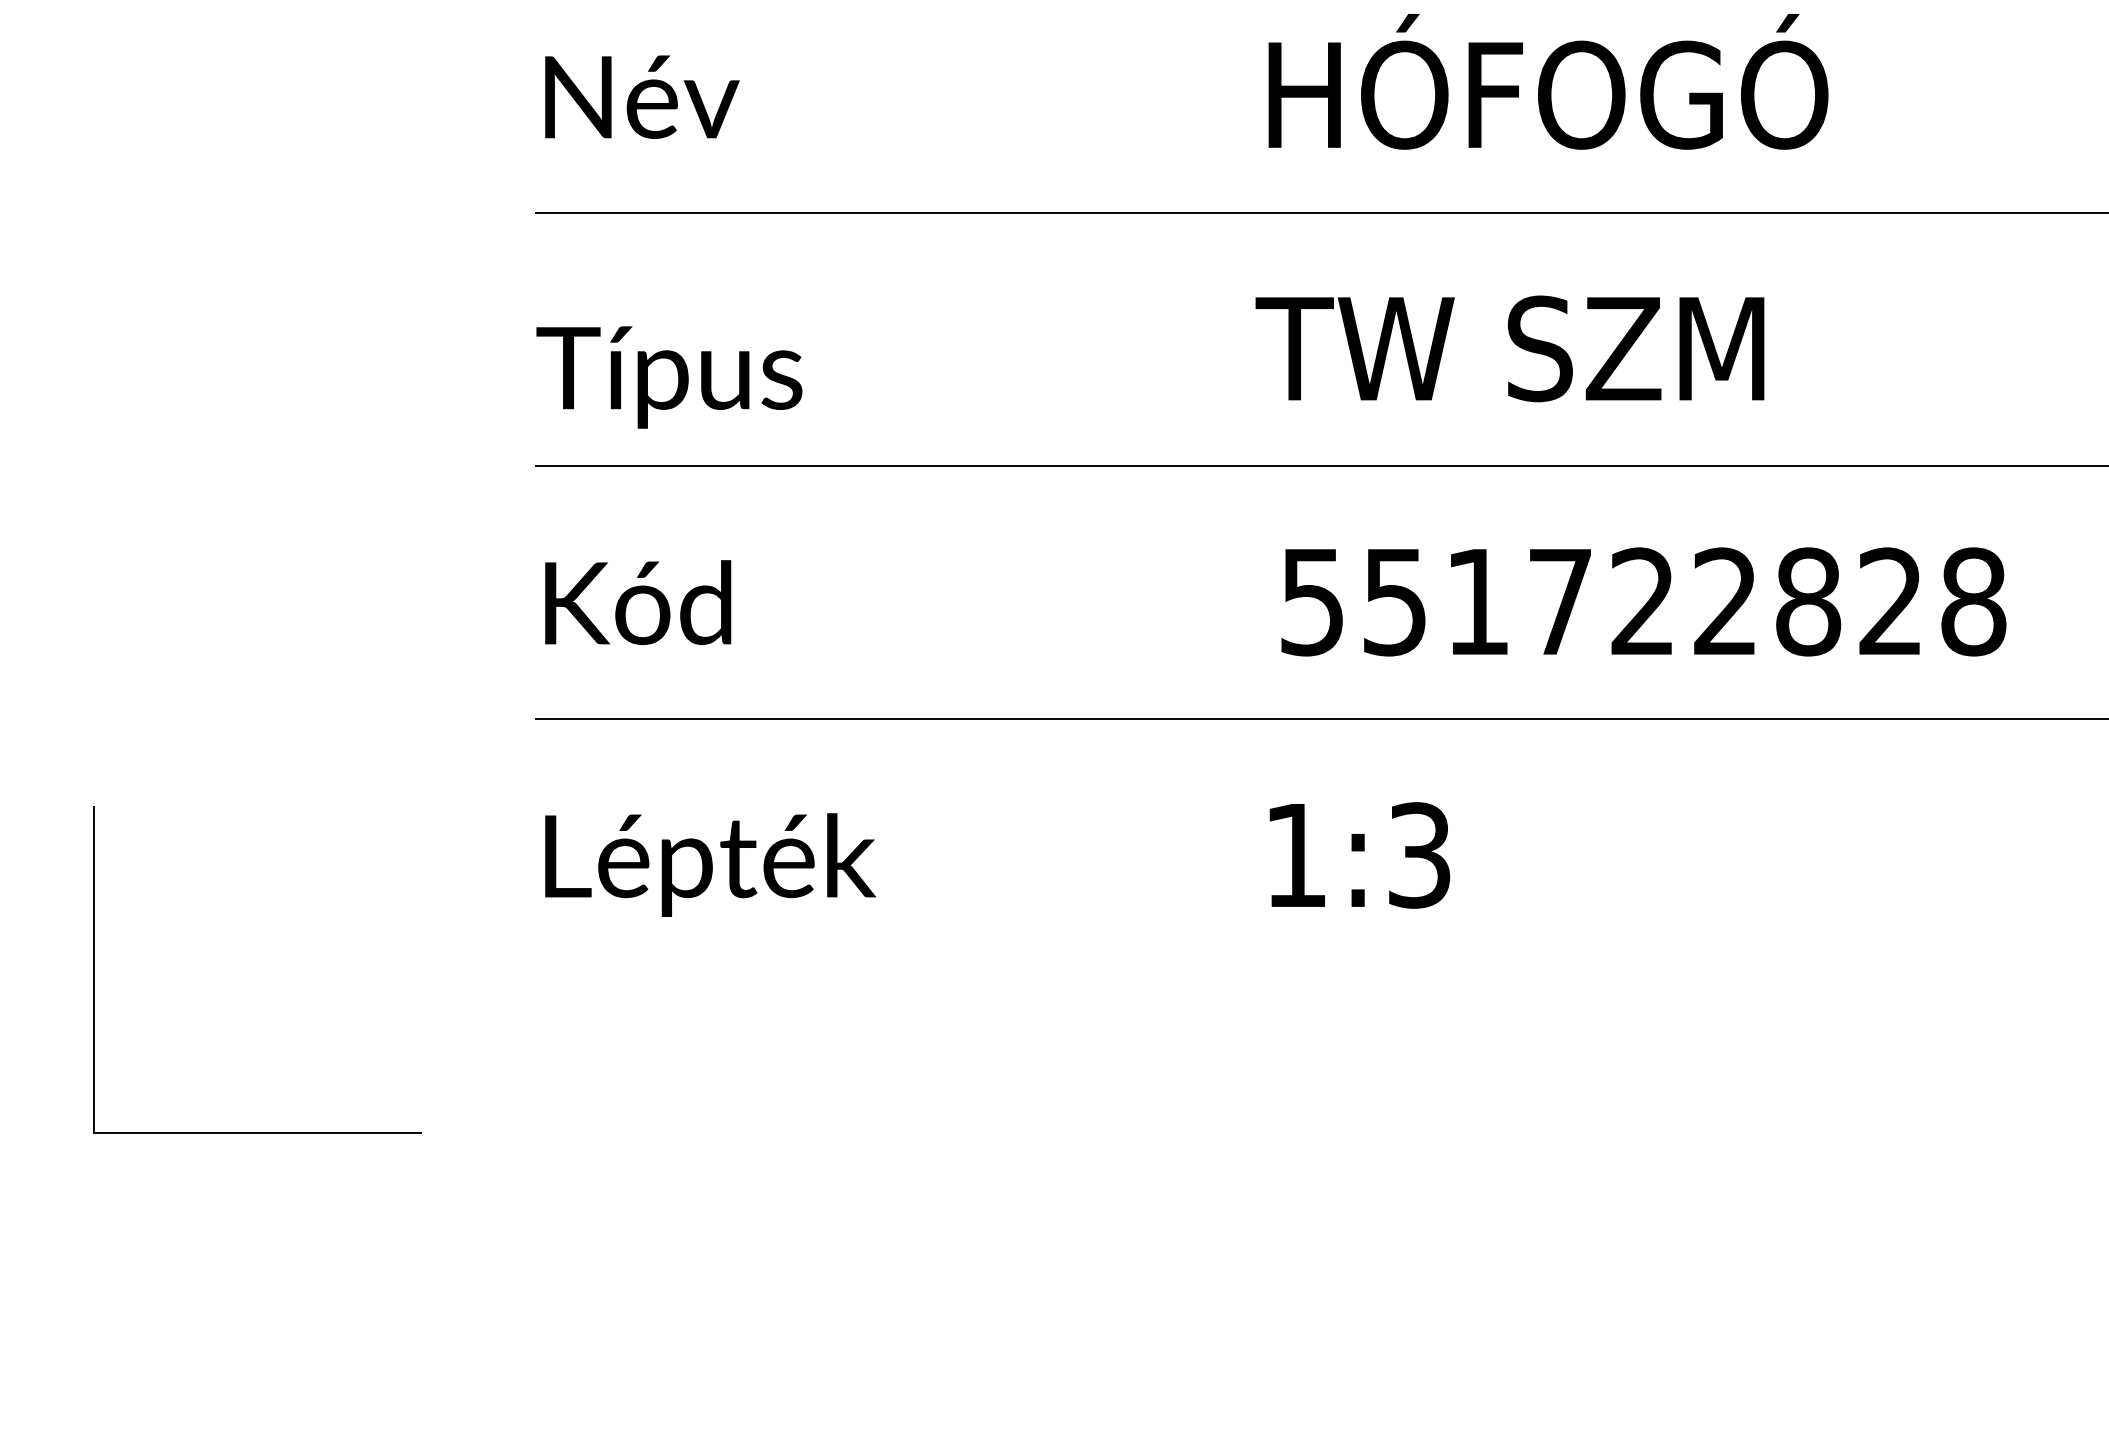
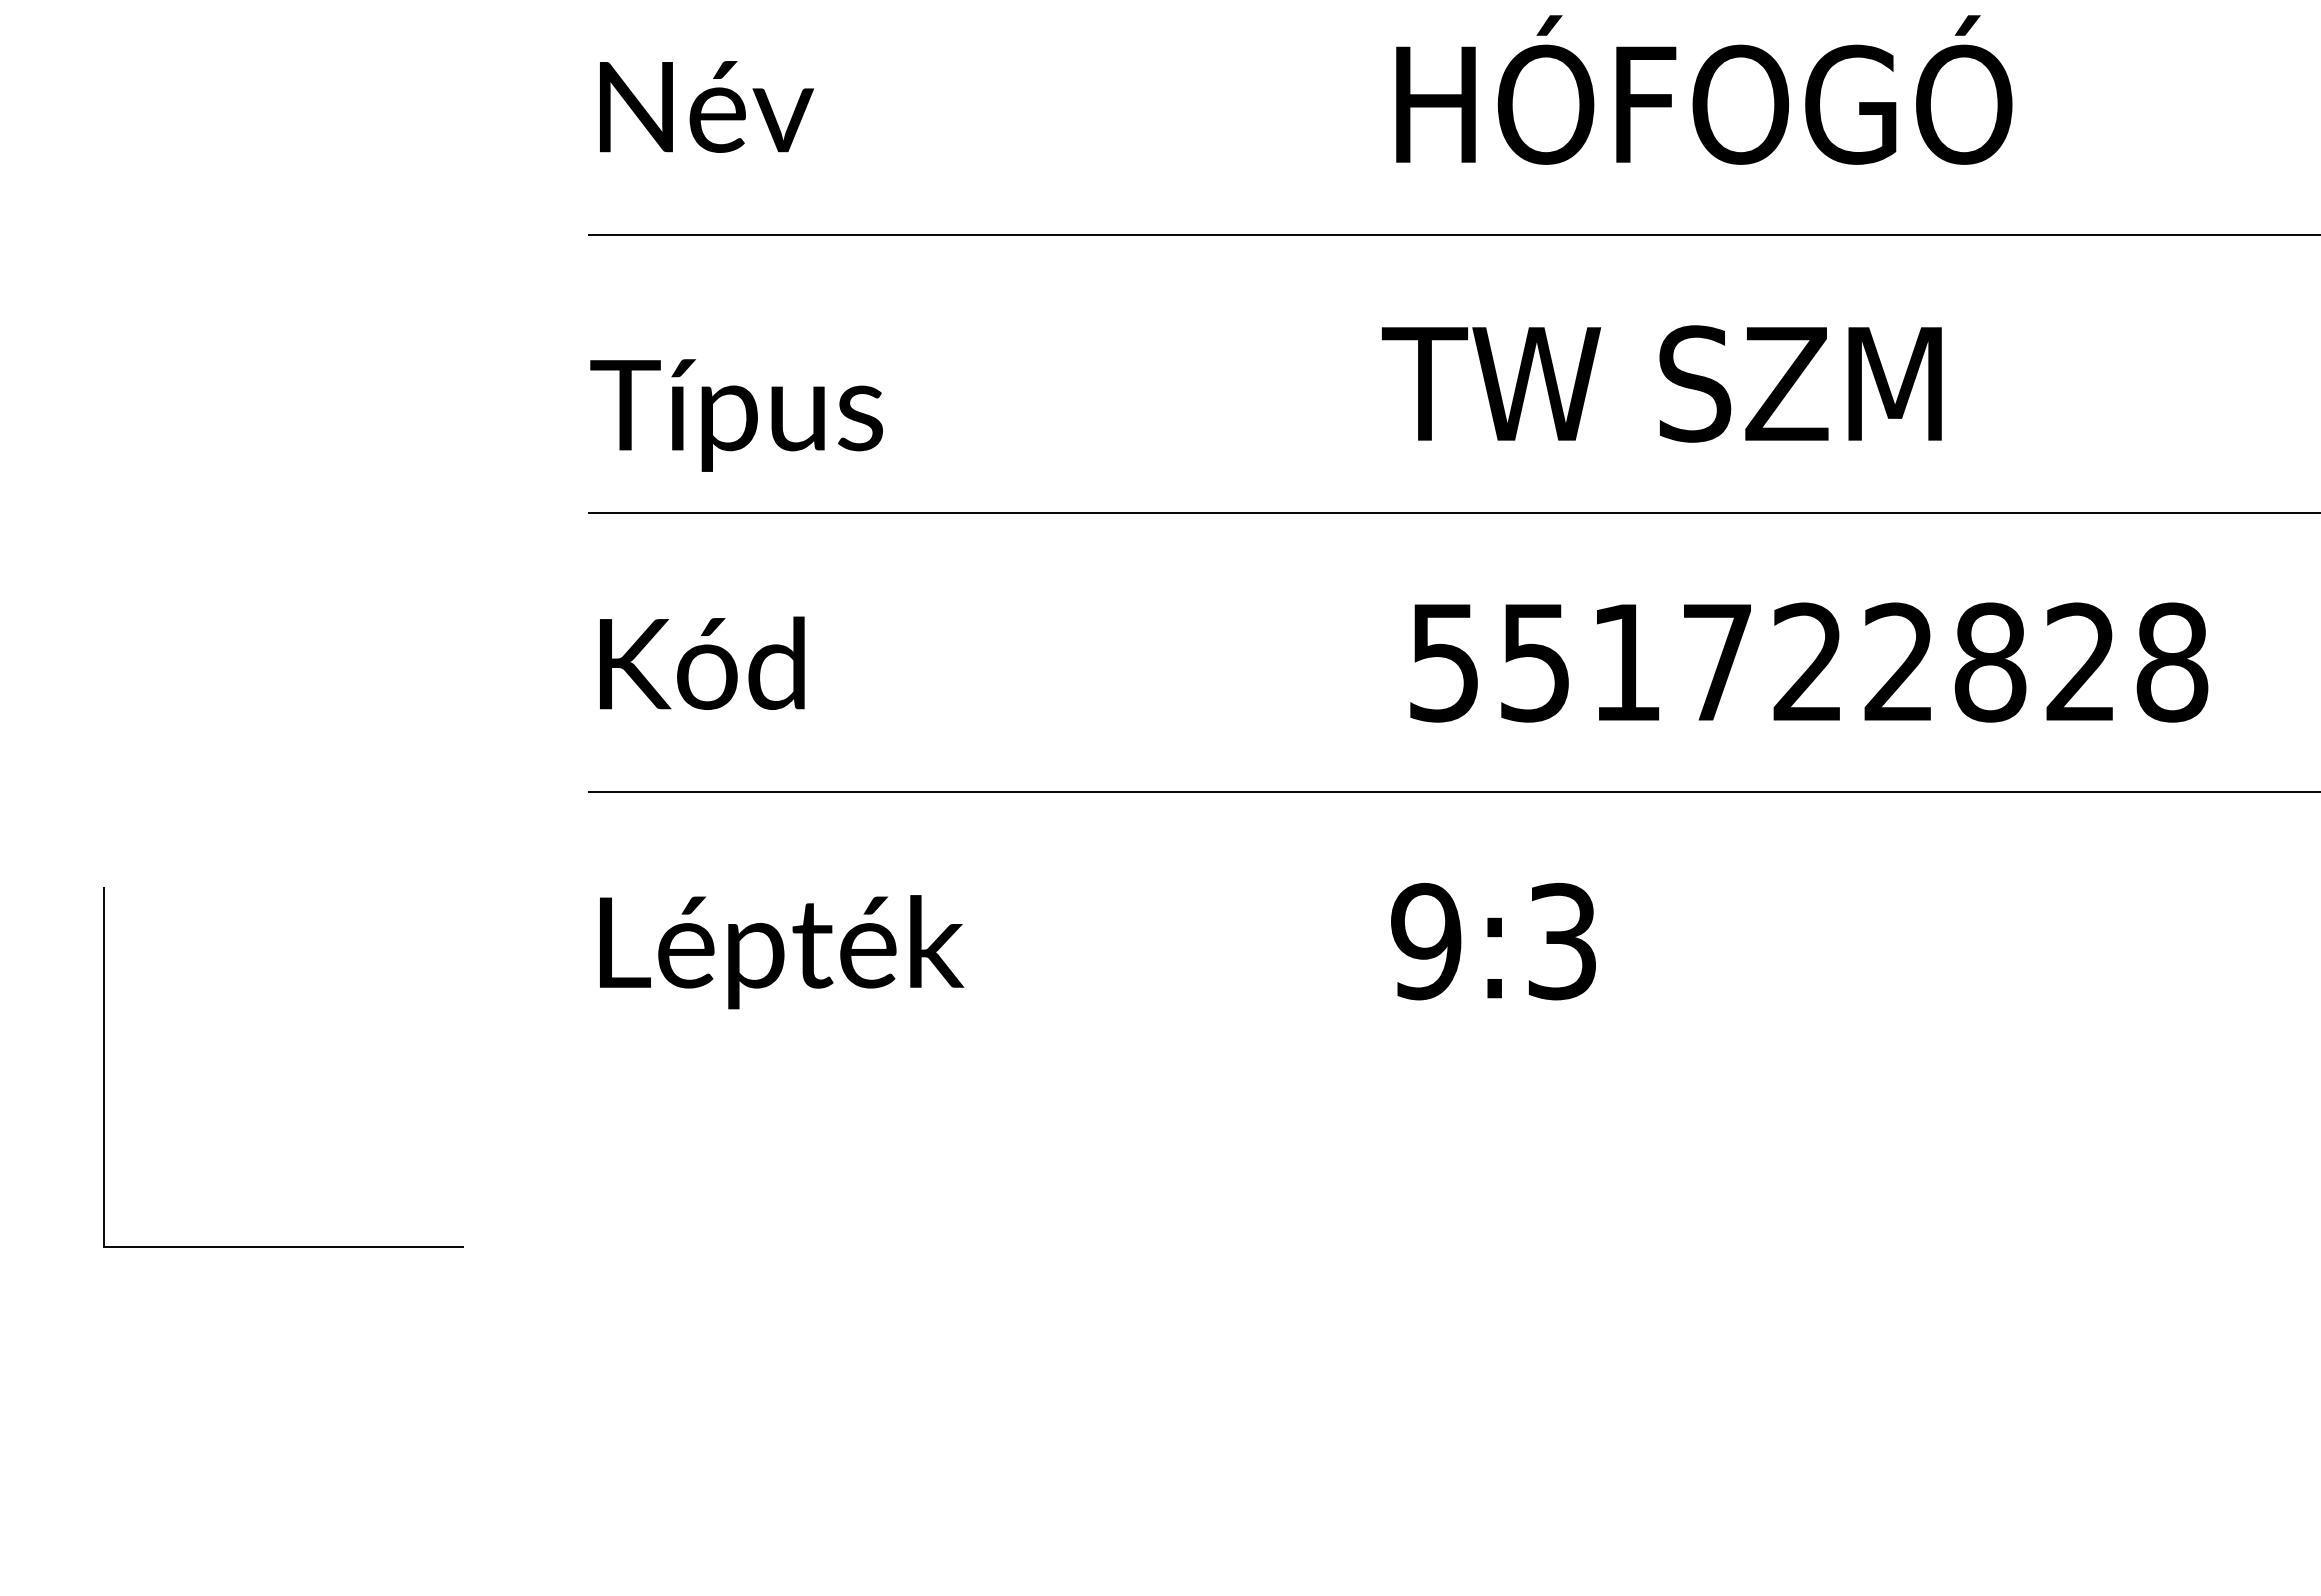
text: (1296, 855) -> (1426, 941), 1:3 -> 9:3

